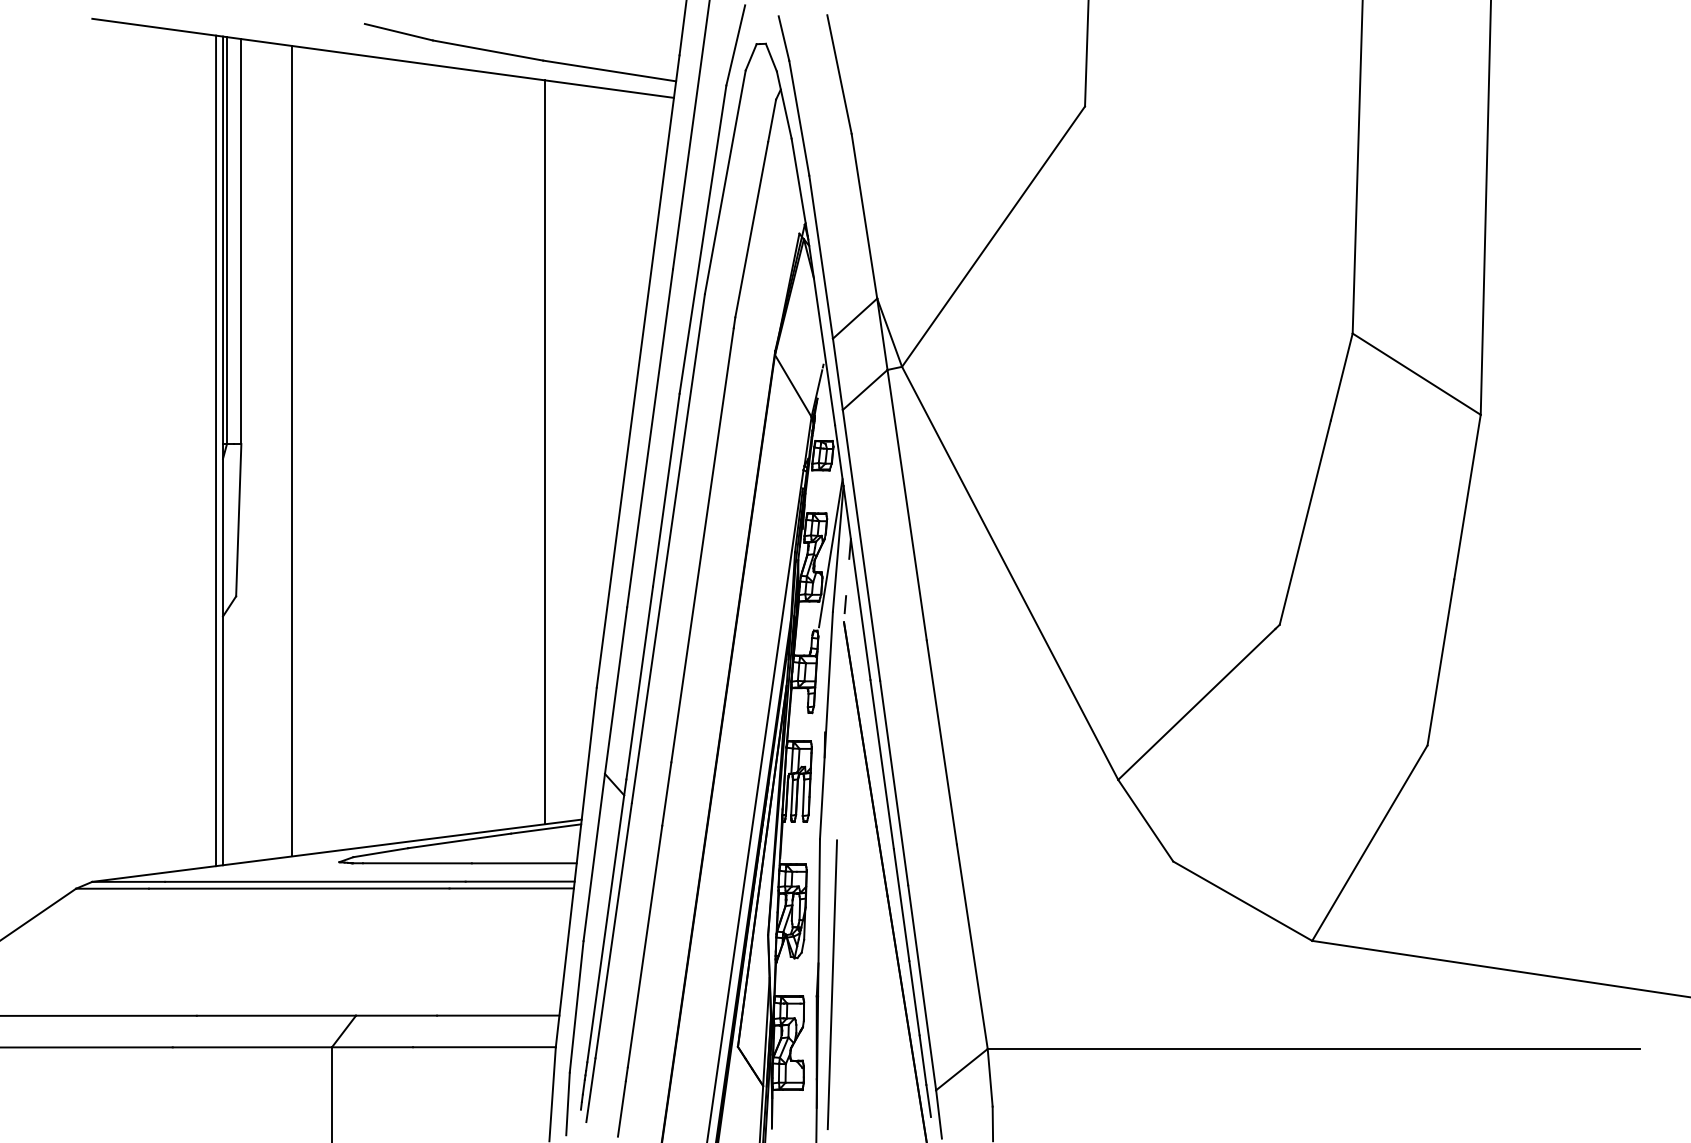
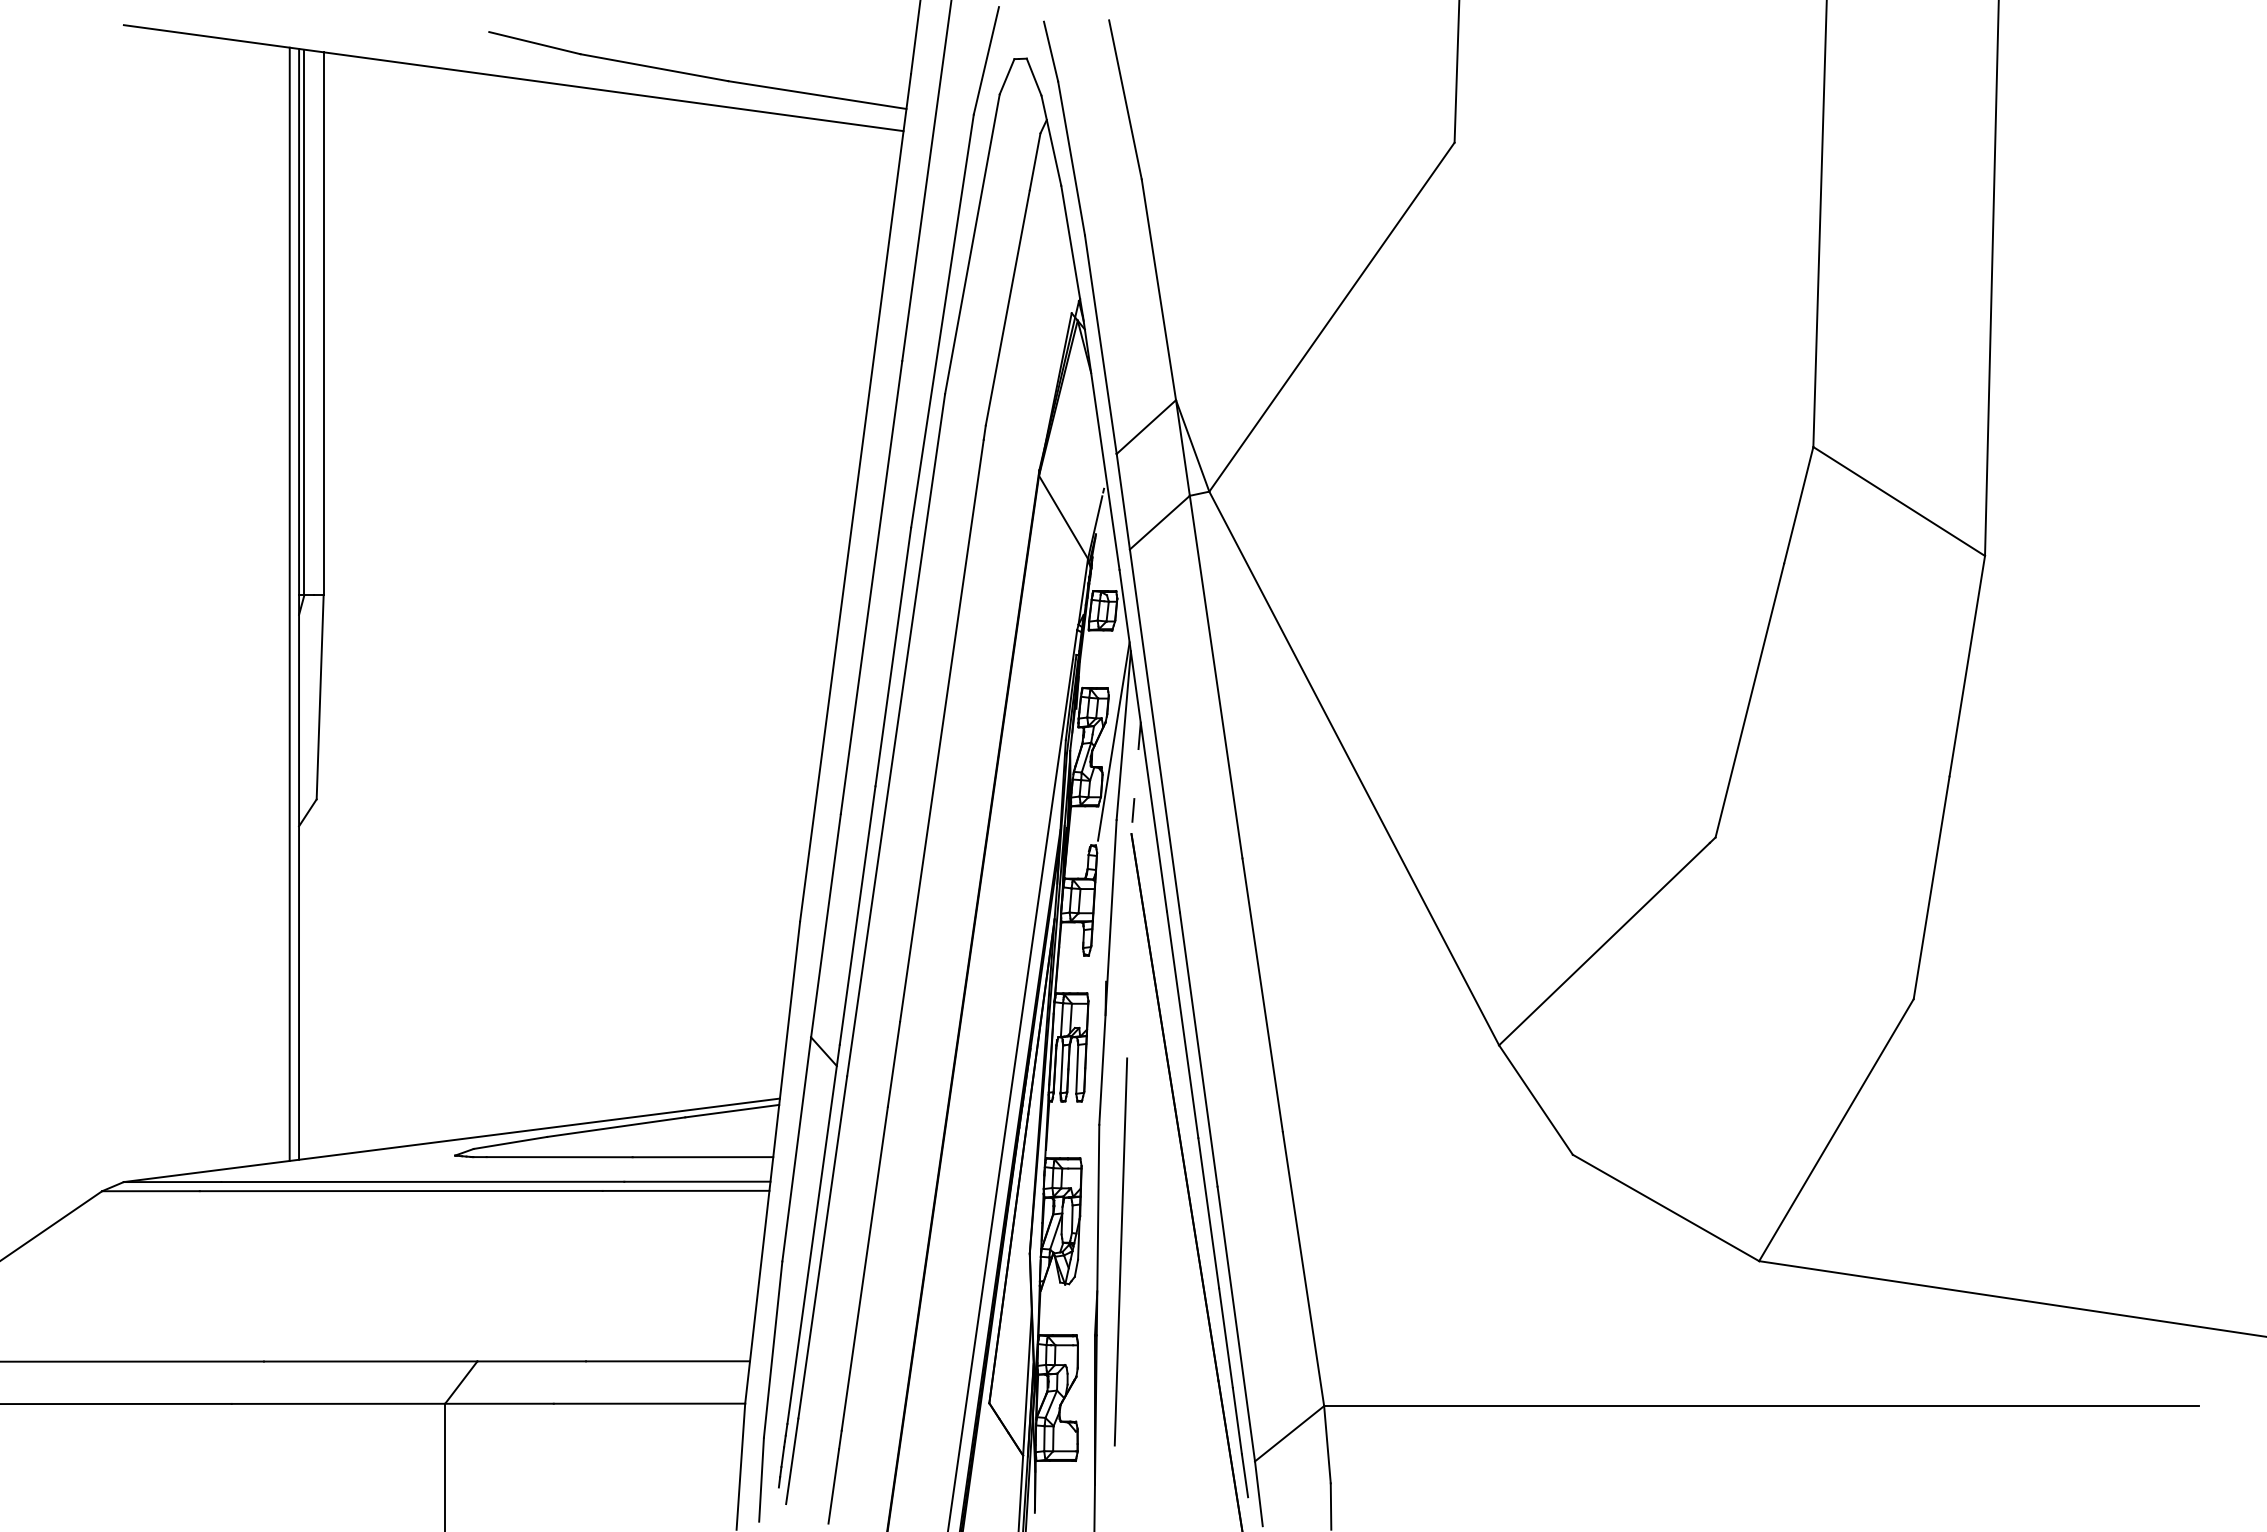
line: (292, 451) -> (392, 604), removed
line: (544, 451) -> (730, 605), removed
line: (832, 984) -> (1120, 1251), moved

